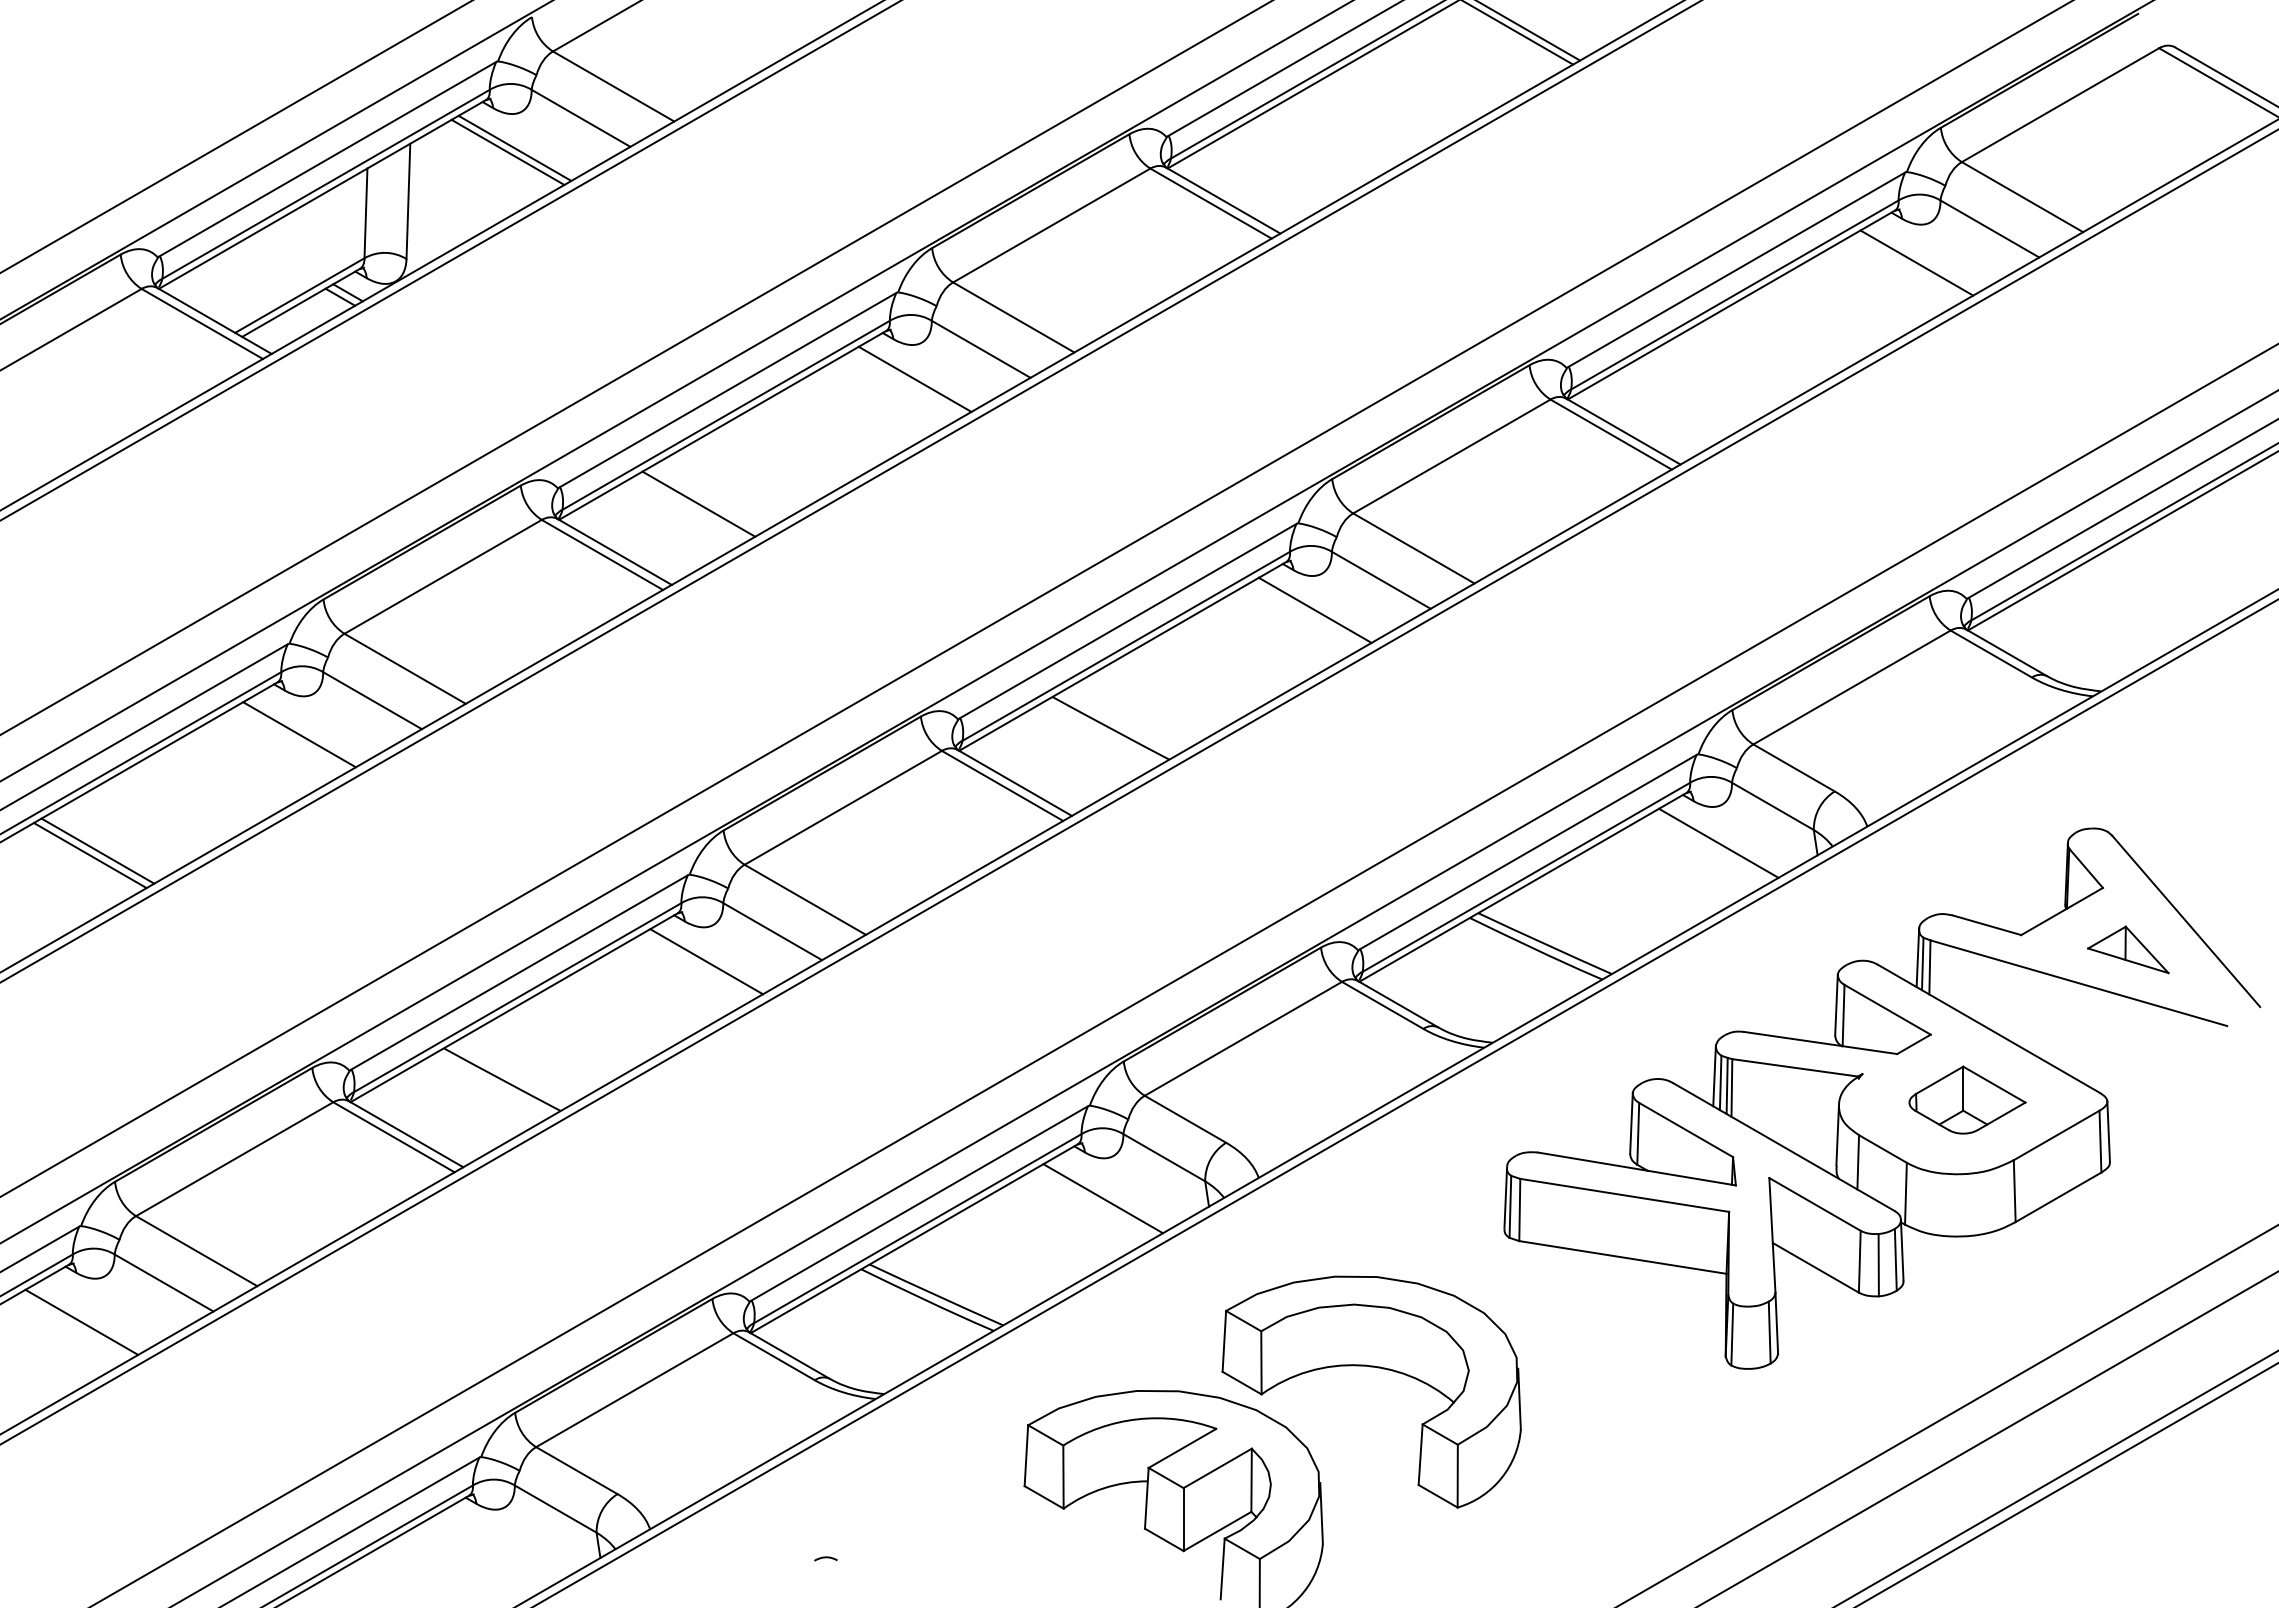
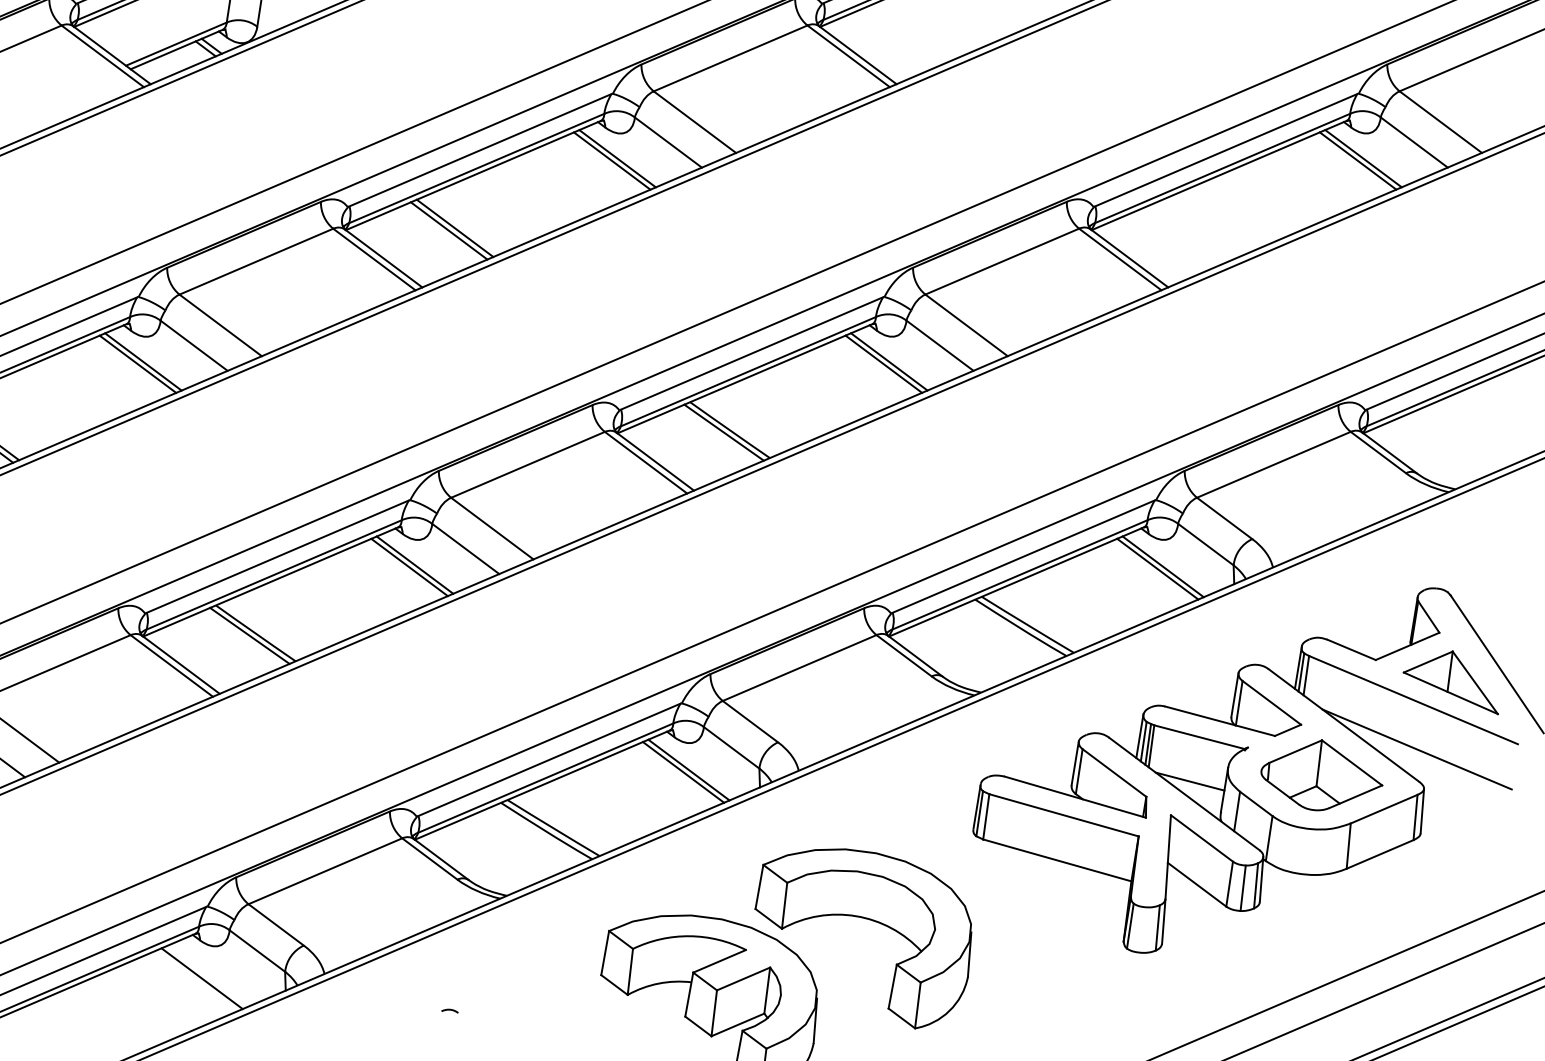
line: (1923, 258) -> (1363, 158), added
line: (907, 382) -> (611, 160), added
line: (706, 499) -> (455, 228), added
line: (1307, 613) -> (883, 363), added
line: (306, 730) -> (143, 361), added
line: (1103, 732) -> (724, 432), added
line: (1711, 846) -> (1157, 568), added
part: (2128, 949) -> (1452, 679), size x1.67
line: (699, 965) -> (409, 567), added
line: (2091, 1049) -> (1417, 749), added
line: (494, 1083) -> (249, 635), added
part: (1967, 1099) -> (1322, 775), size x1.43
line: (1789, 1129) -> (1189, 781), added
line: (1109, 1194) -> (688, 769), added
line: (485, 1554) -> (202, 978), added

